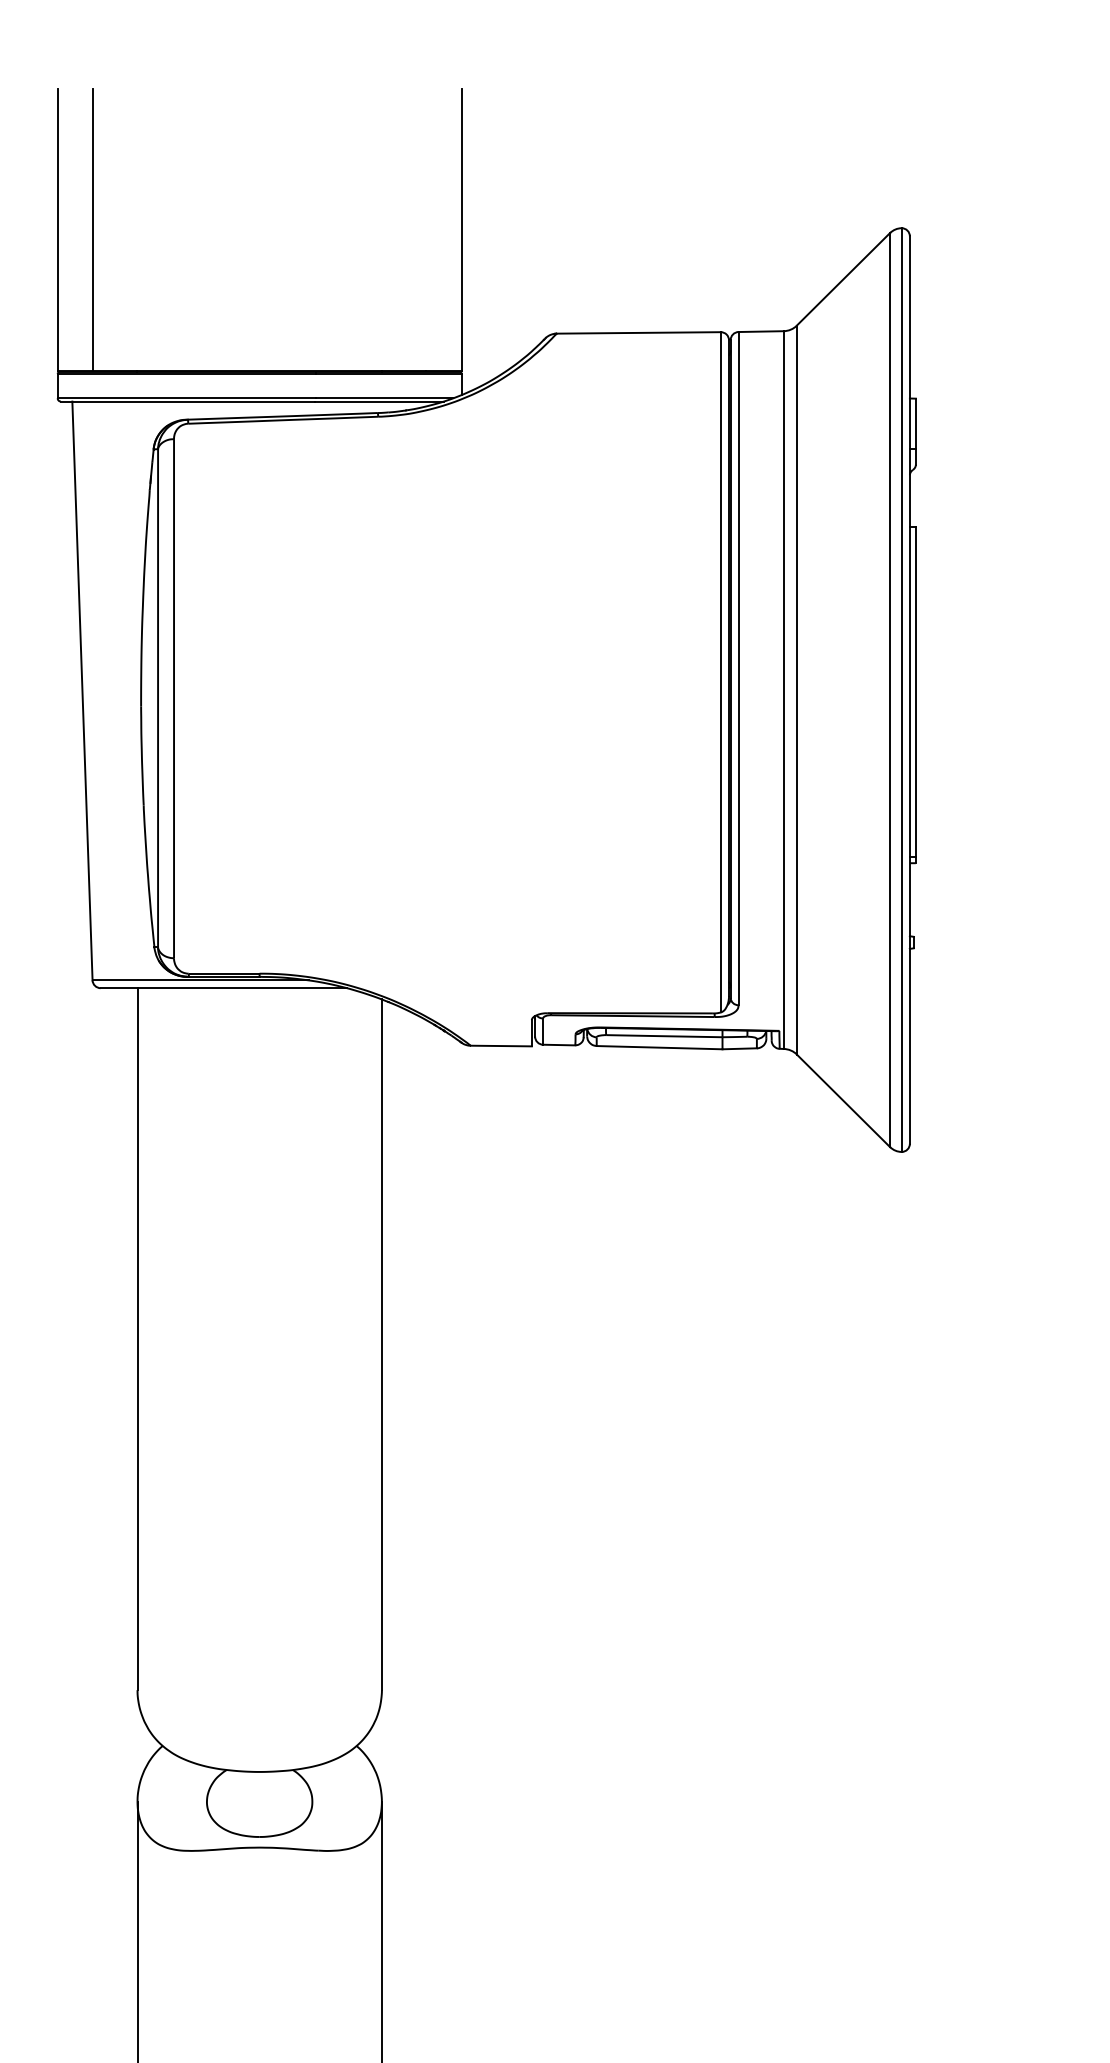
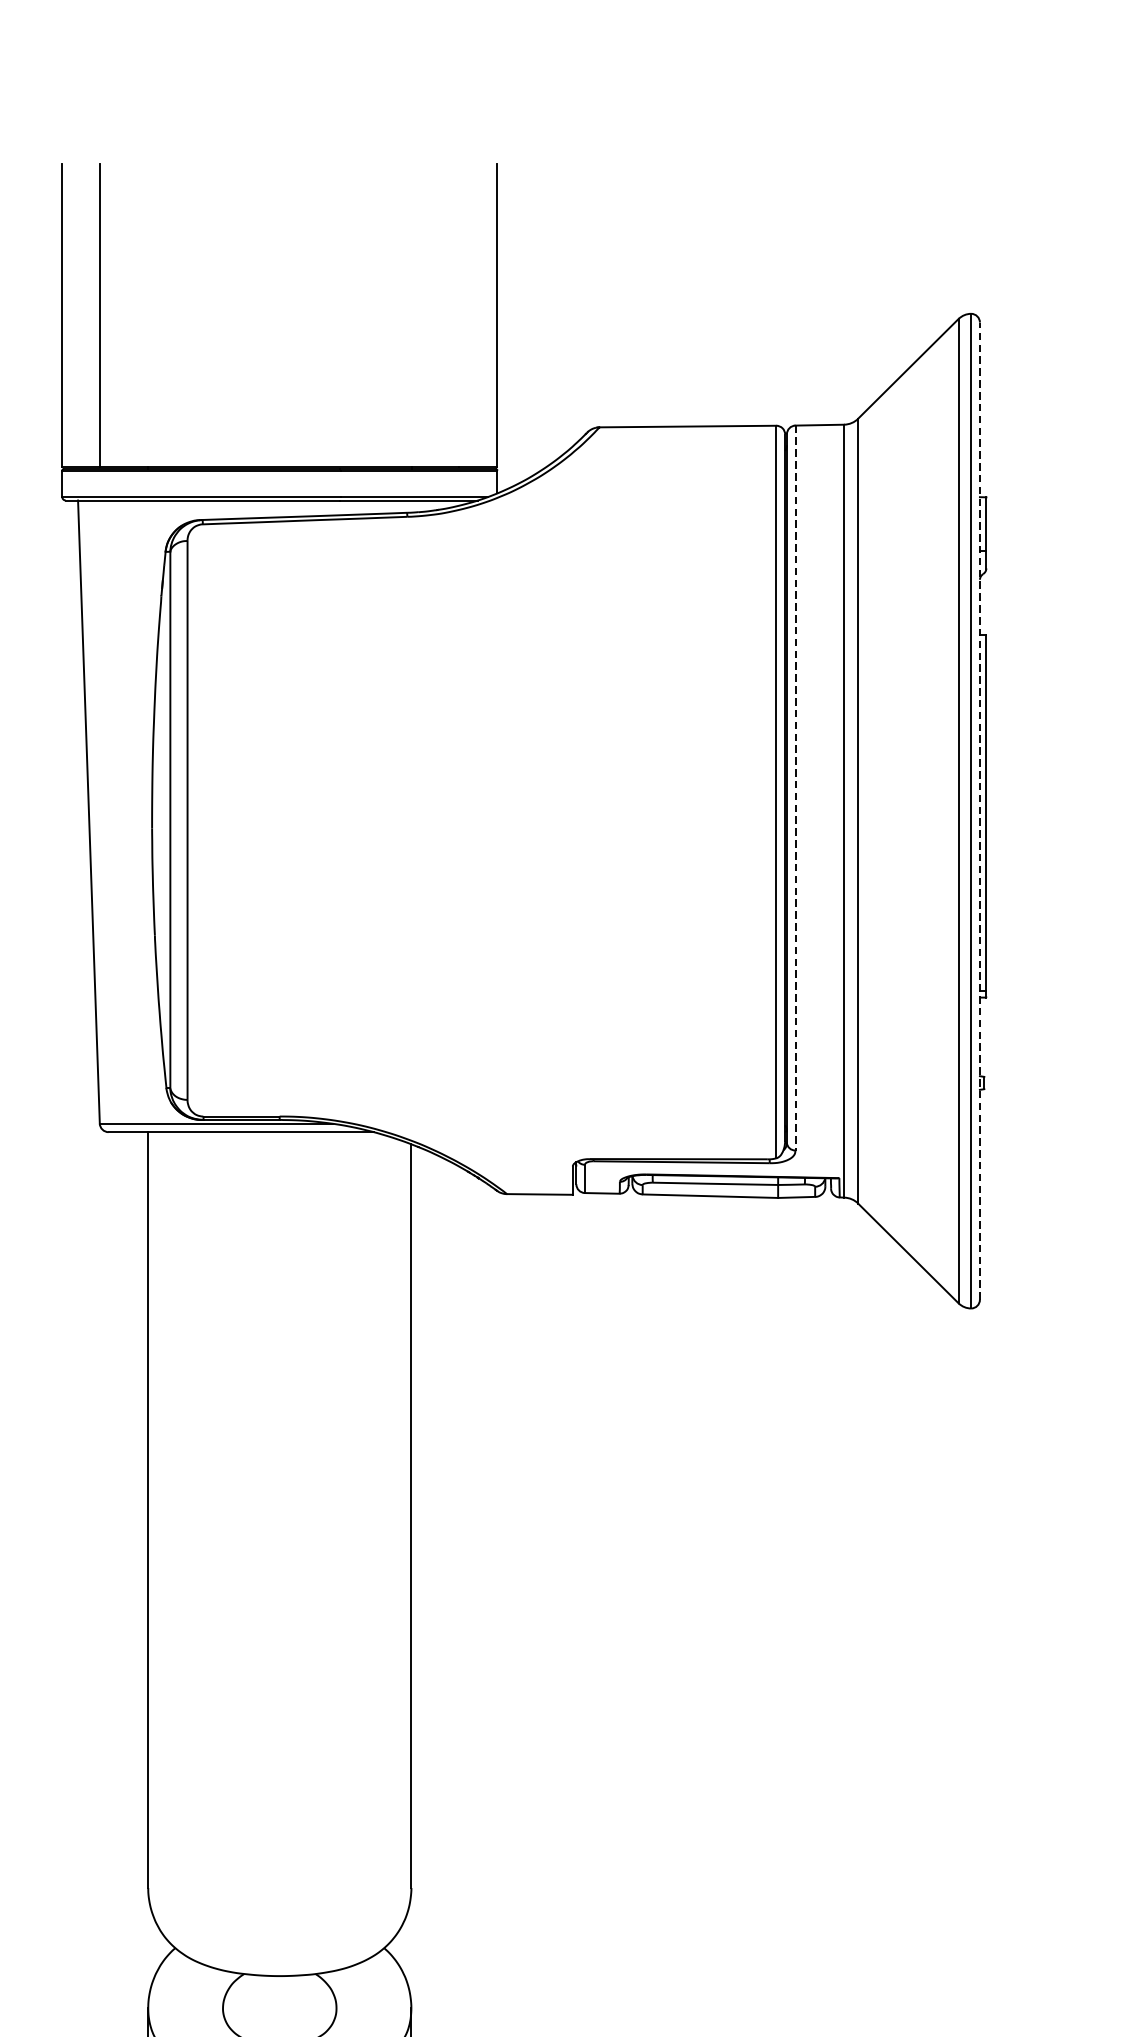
line: (738, 668) -> (795, 787), solid -> dashed
line: (909, 690) -> (979, 811), solid -> dashed

